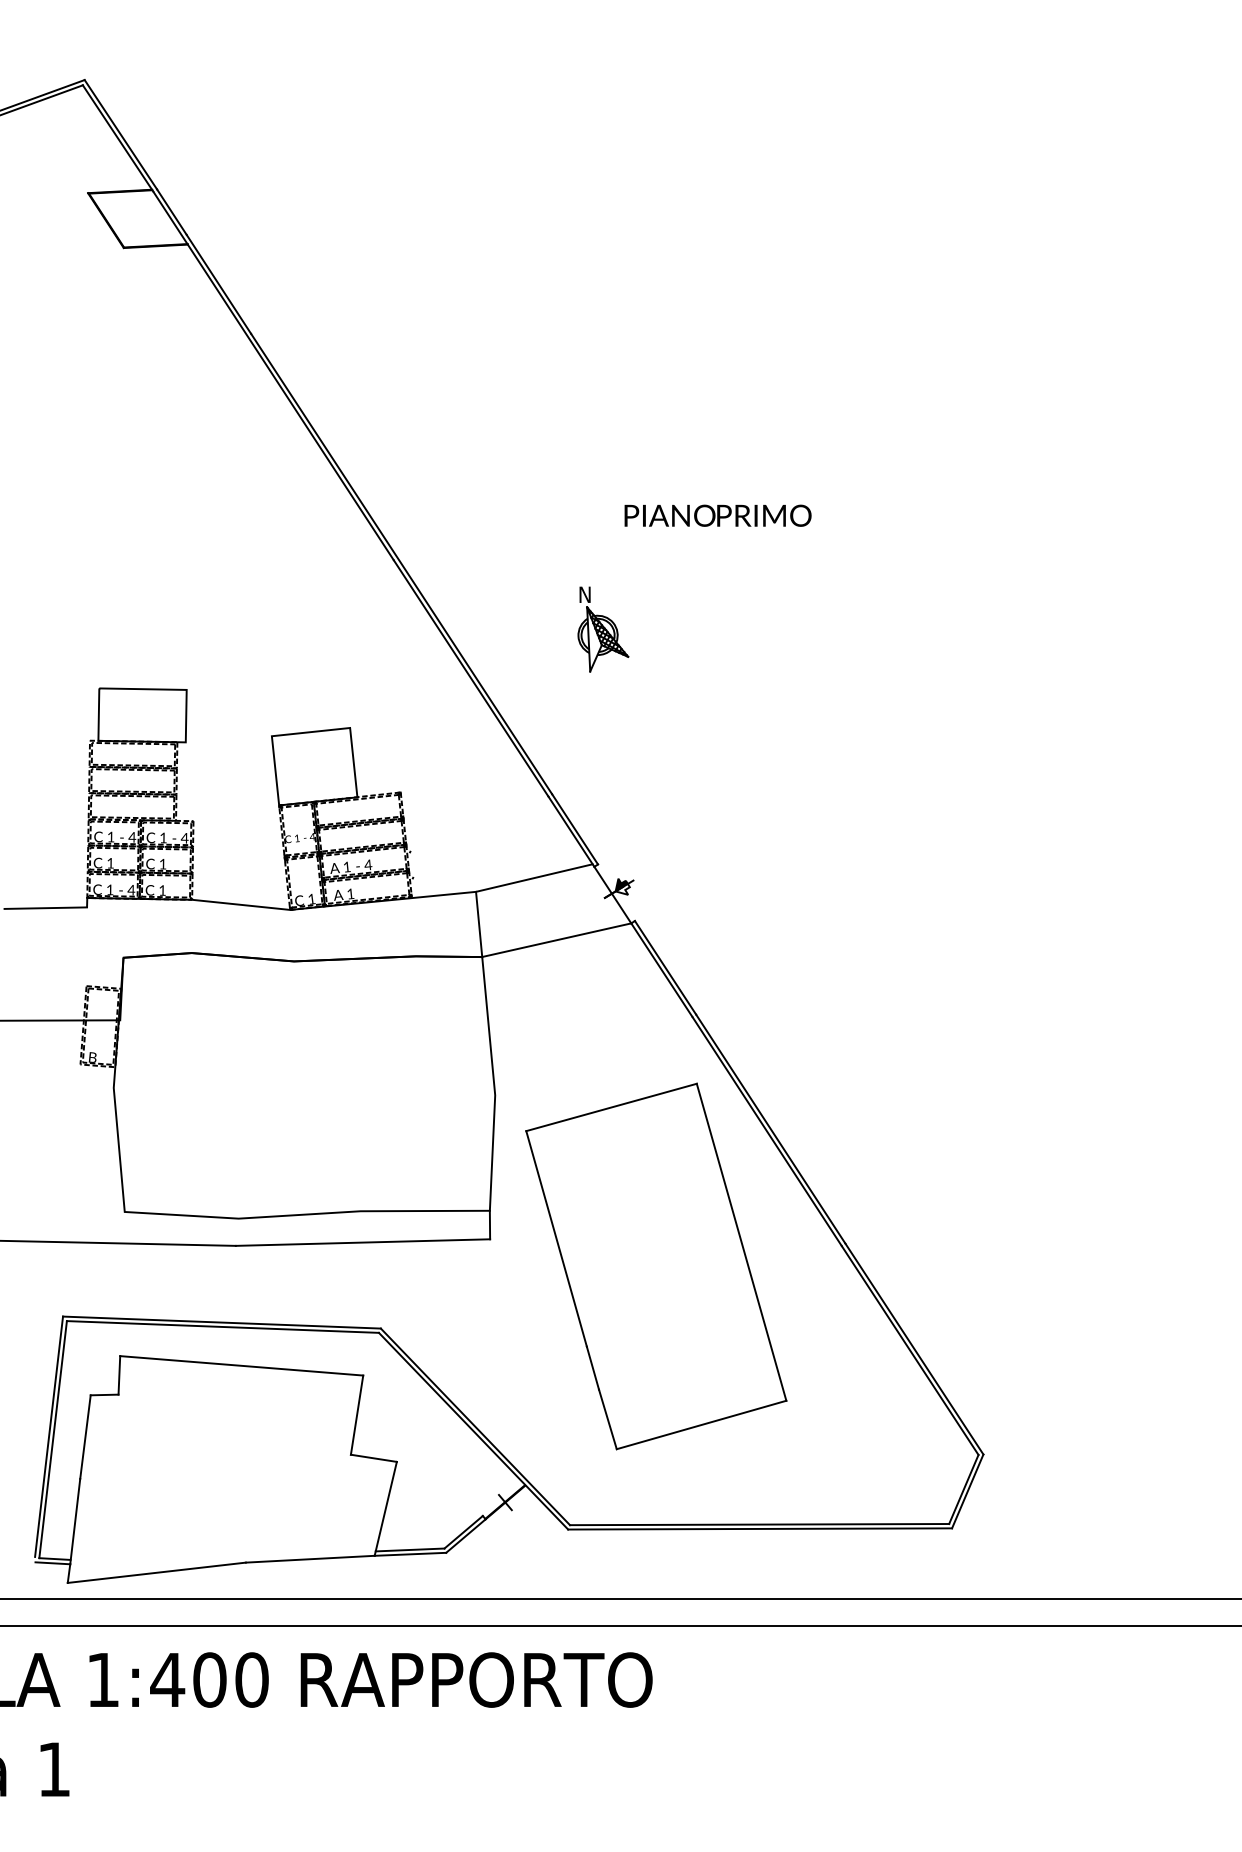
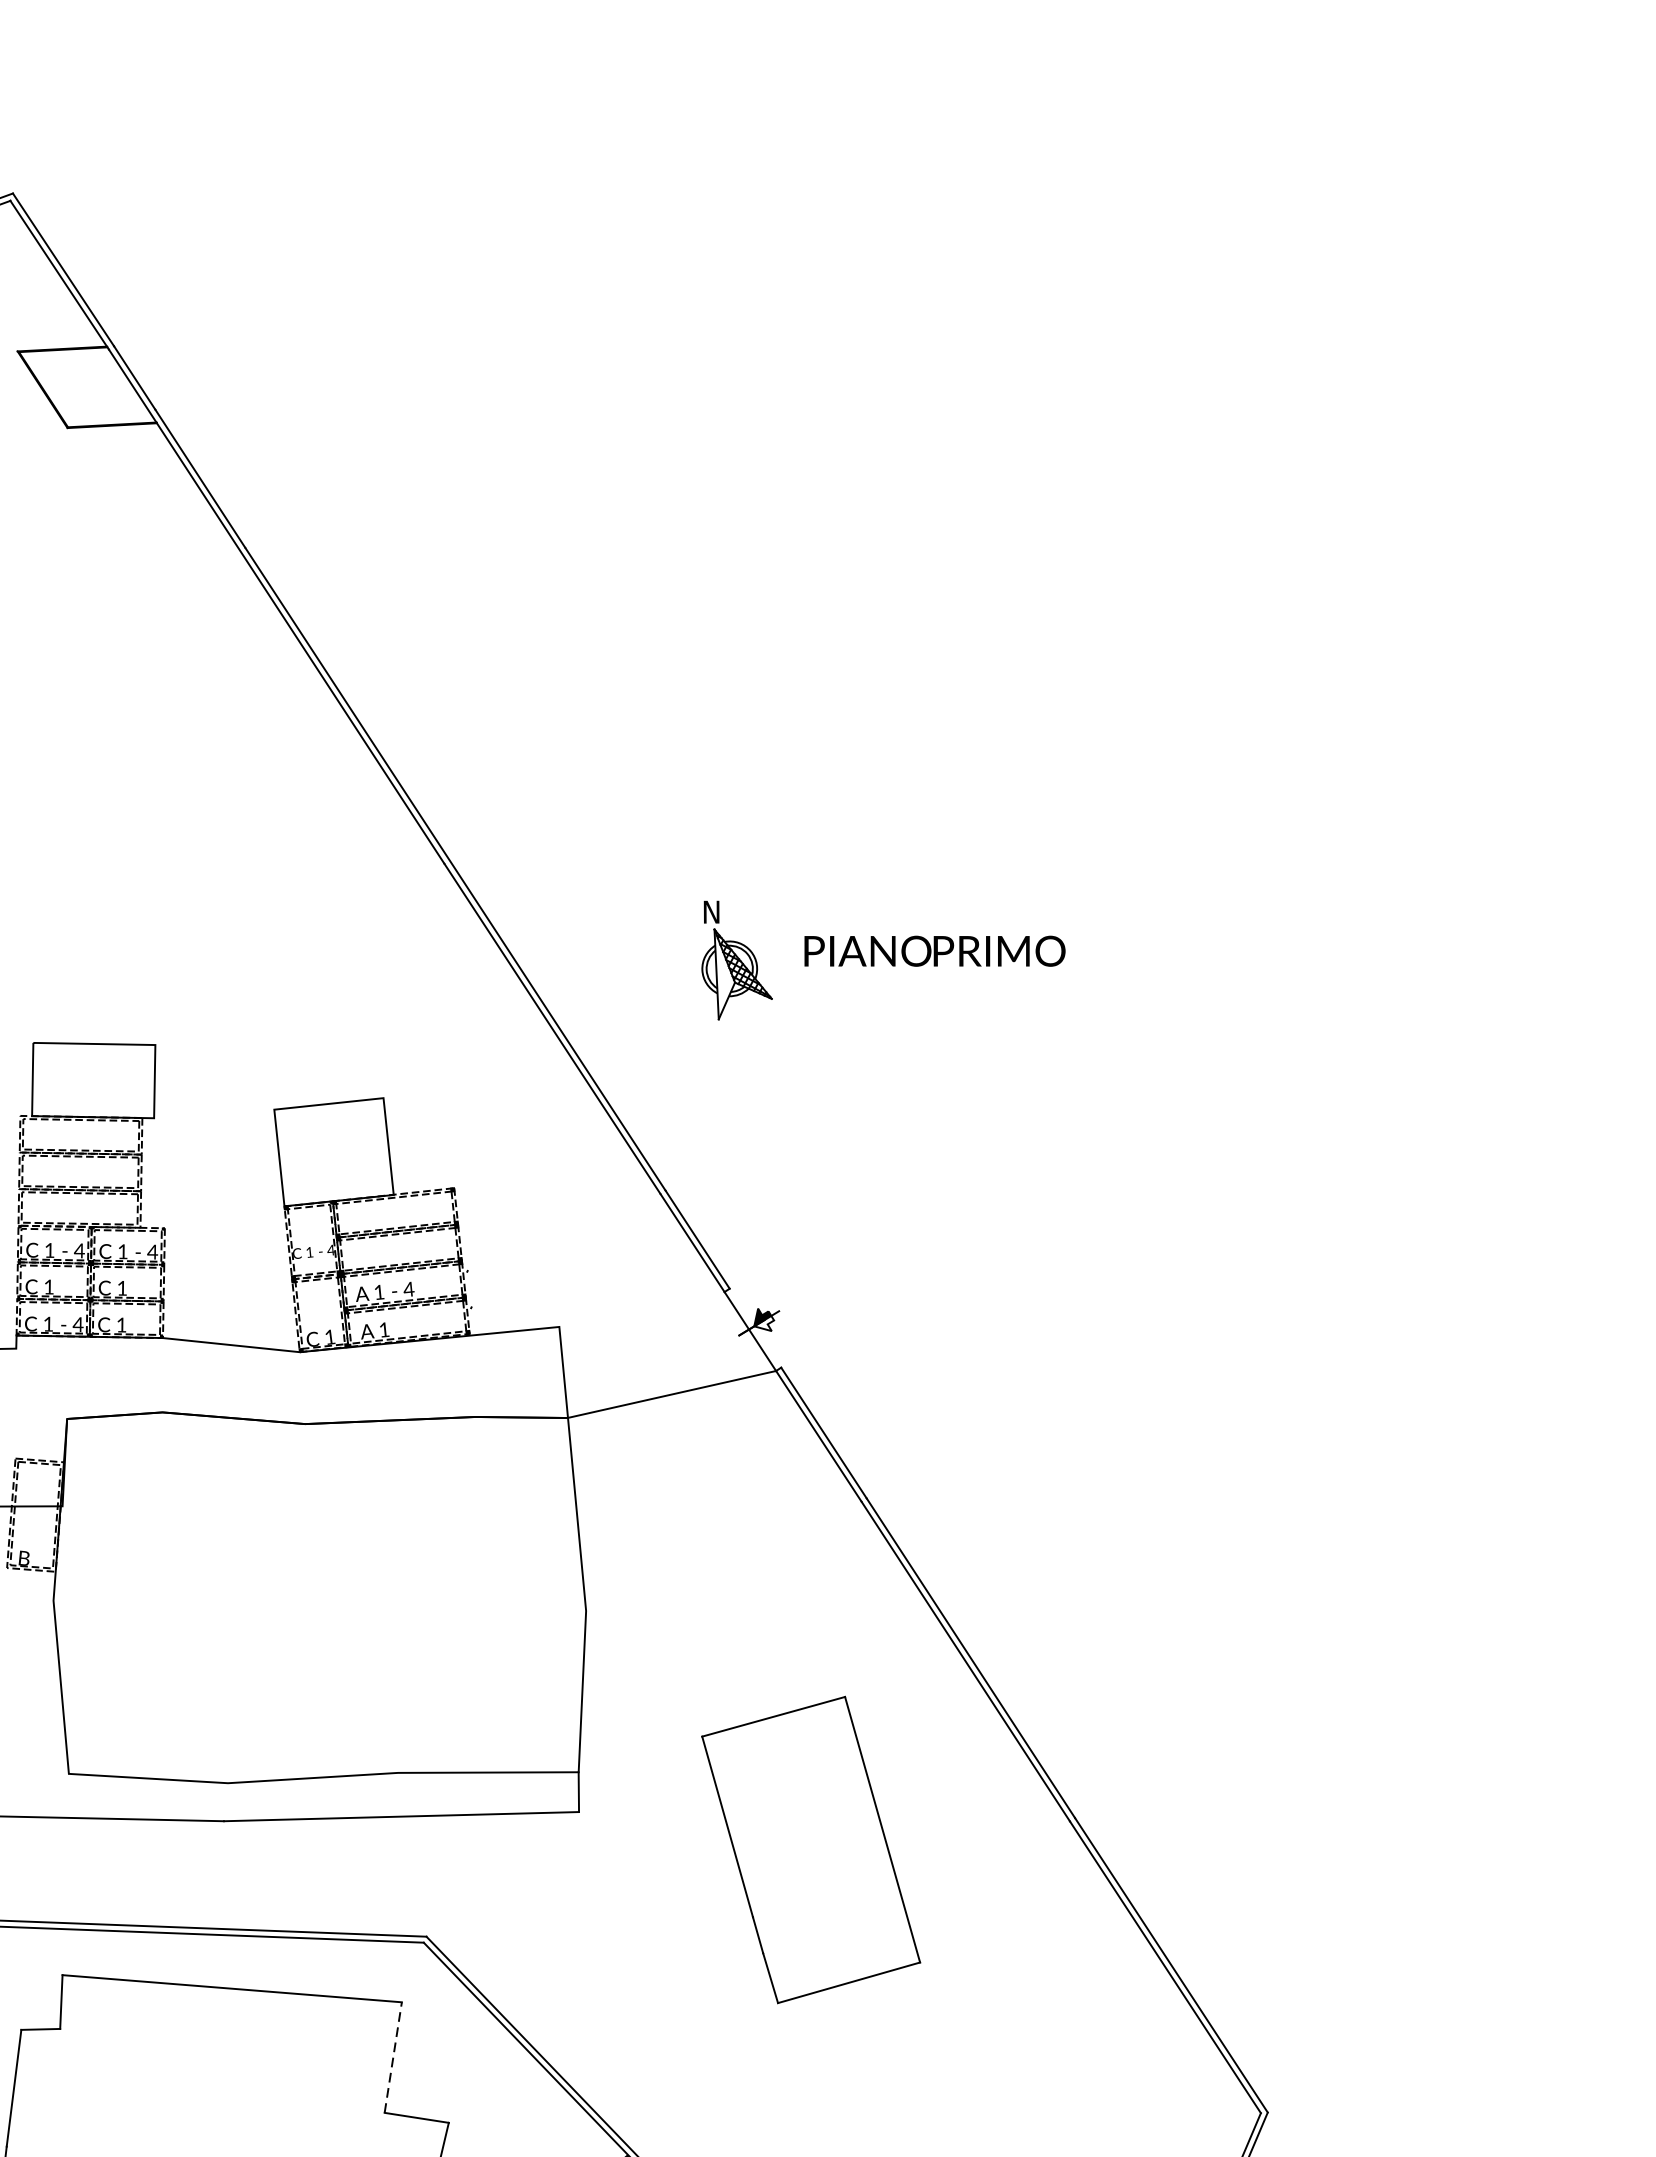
text: (717, 515) -> (934, 950), moved
line: (534, 877) -> (640, 1306), removed
part: (656, 1266) -> (811, 1850), size x0.6
line: (357, 1414) -> (393, 2056), solid -> dashed

